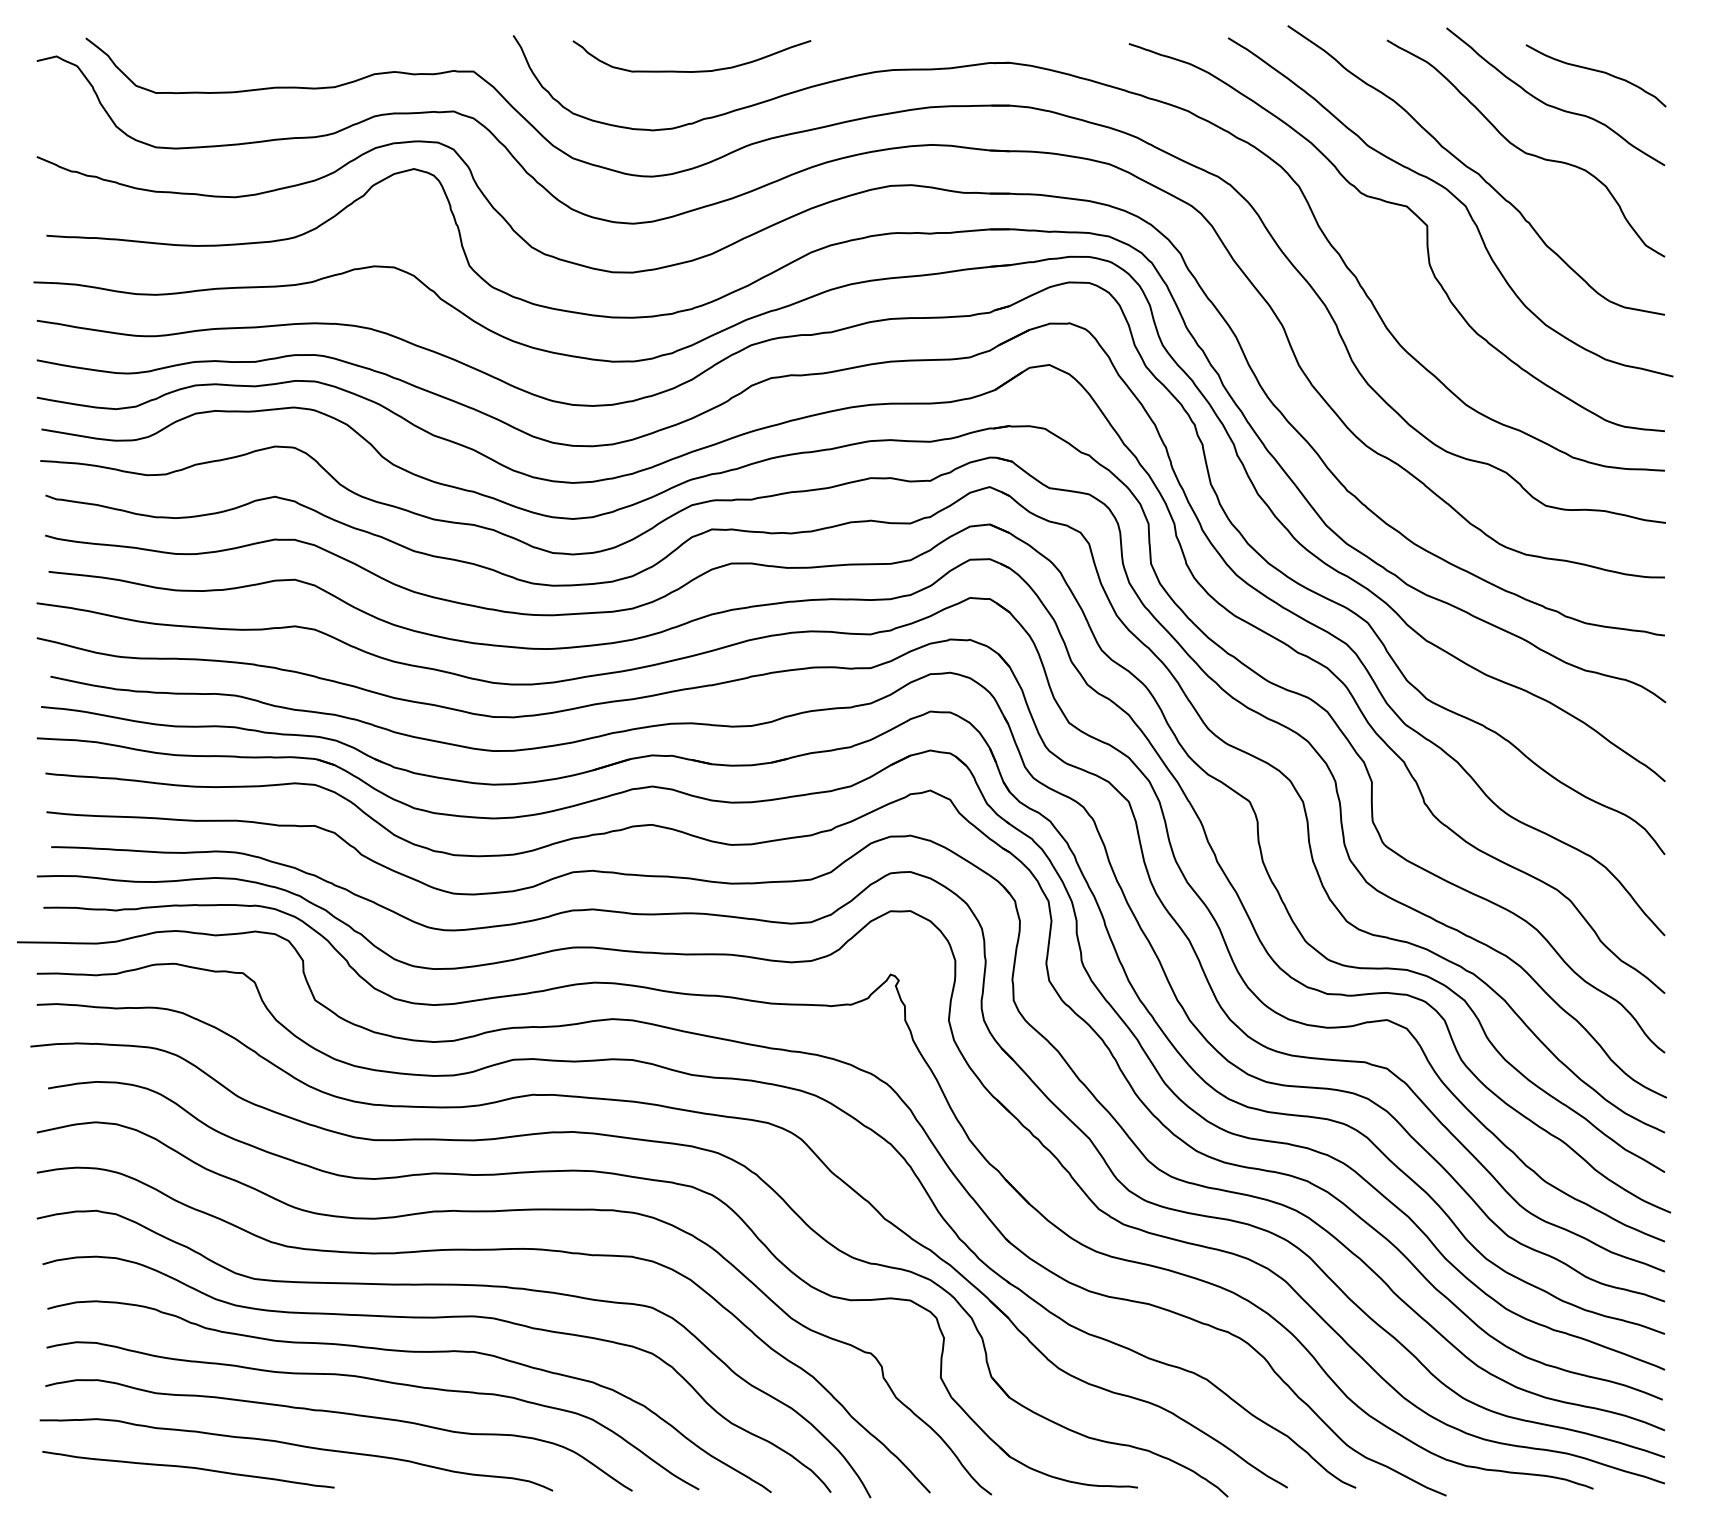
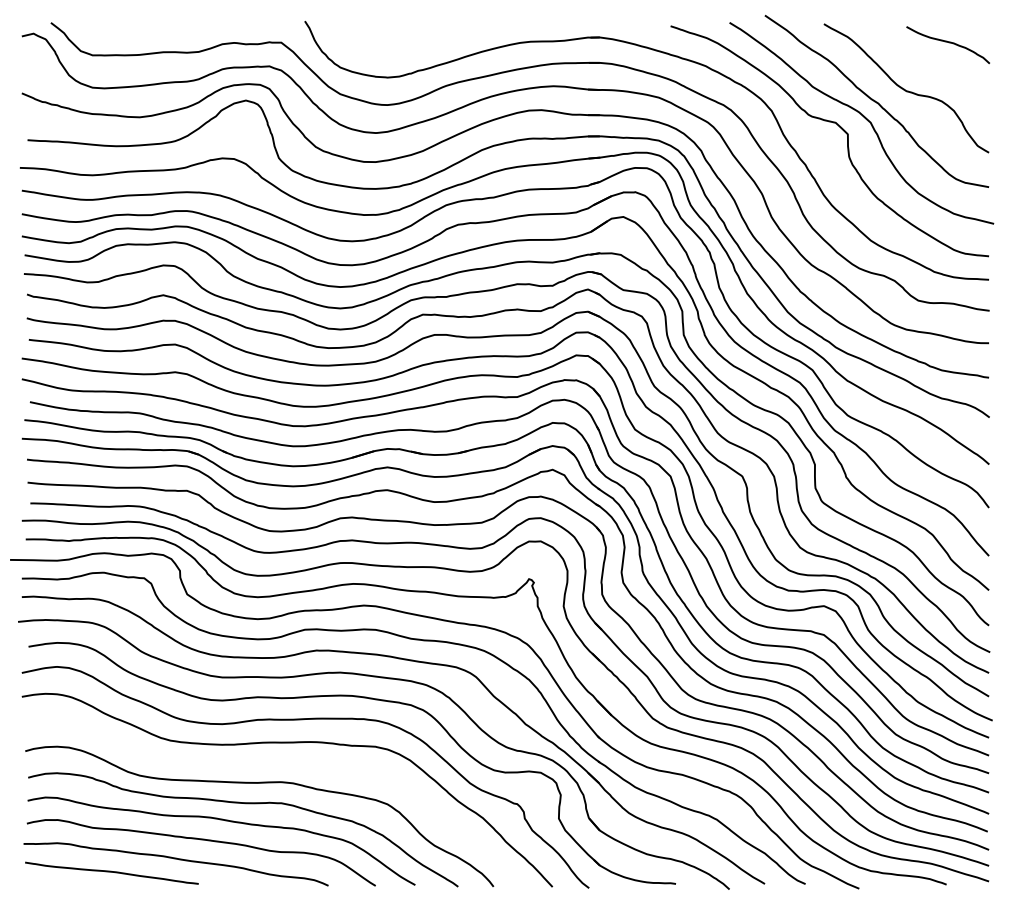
curve: (696, 69) -> (413, 41), removed
curve: (1554, 104) -> (923, 62), removed
curve: (453, 1286) -> (269, 764), removed

